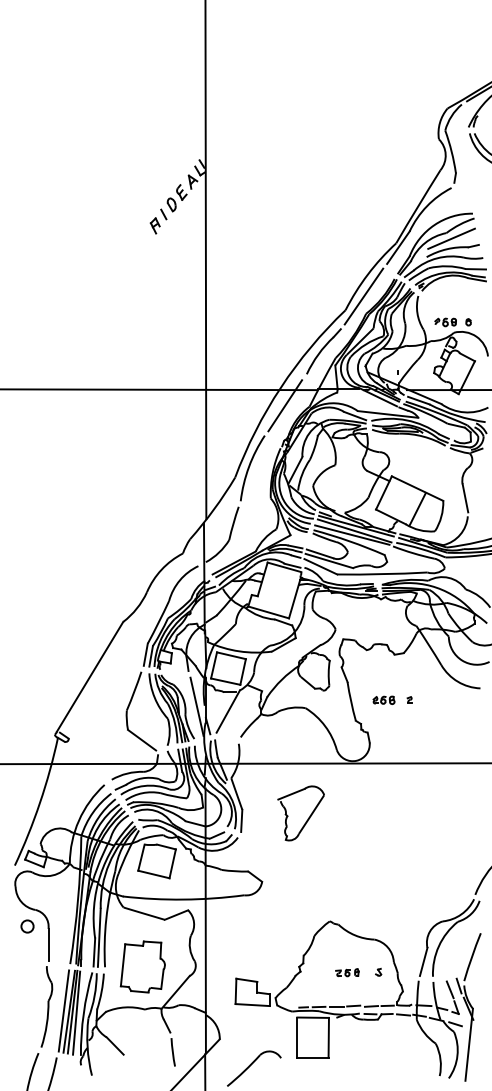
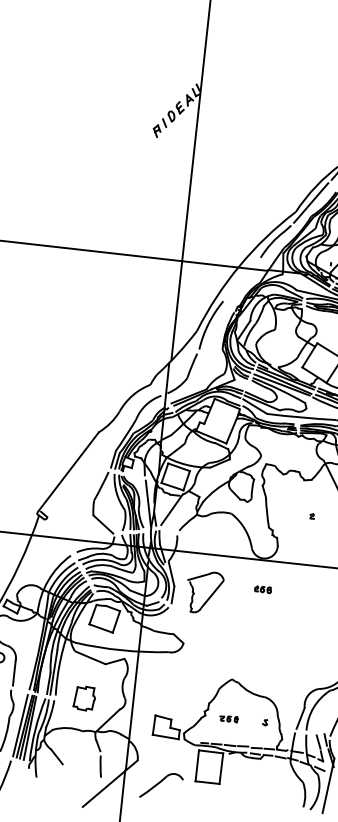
line: (285, 405) -> (241, 279), removed
part: (383, 699) -> (262, 588), moved
part: (300, 813) -> (204, 592), moved
part: (142, 966) -> (84, 698), size x0.6
part: (347, 972) -> (229, 718), moved

